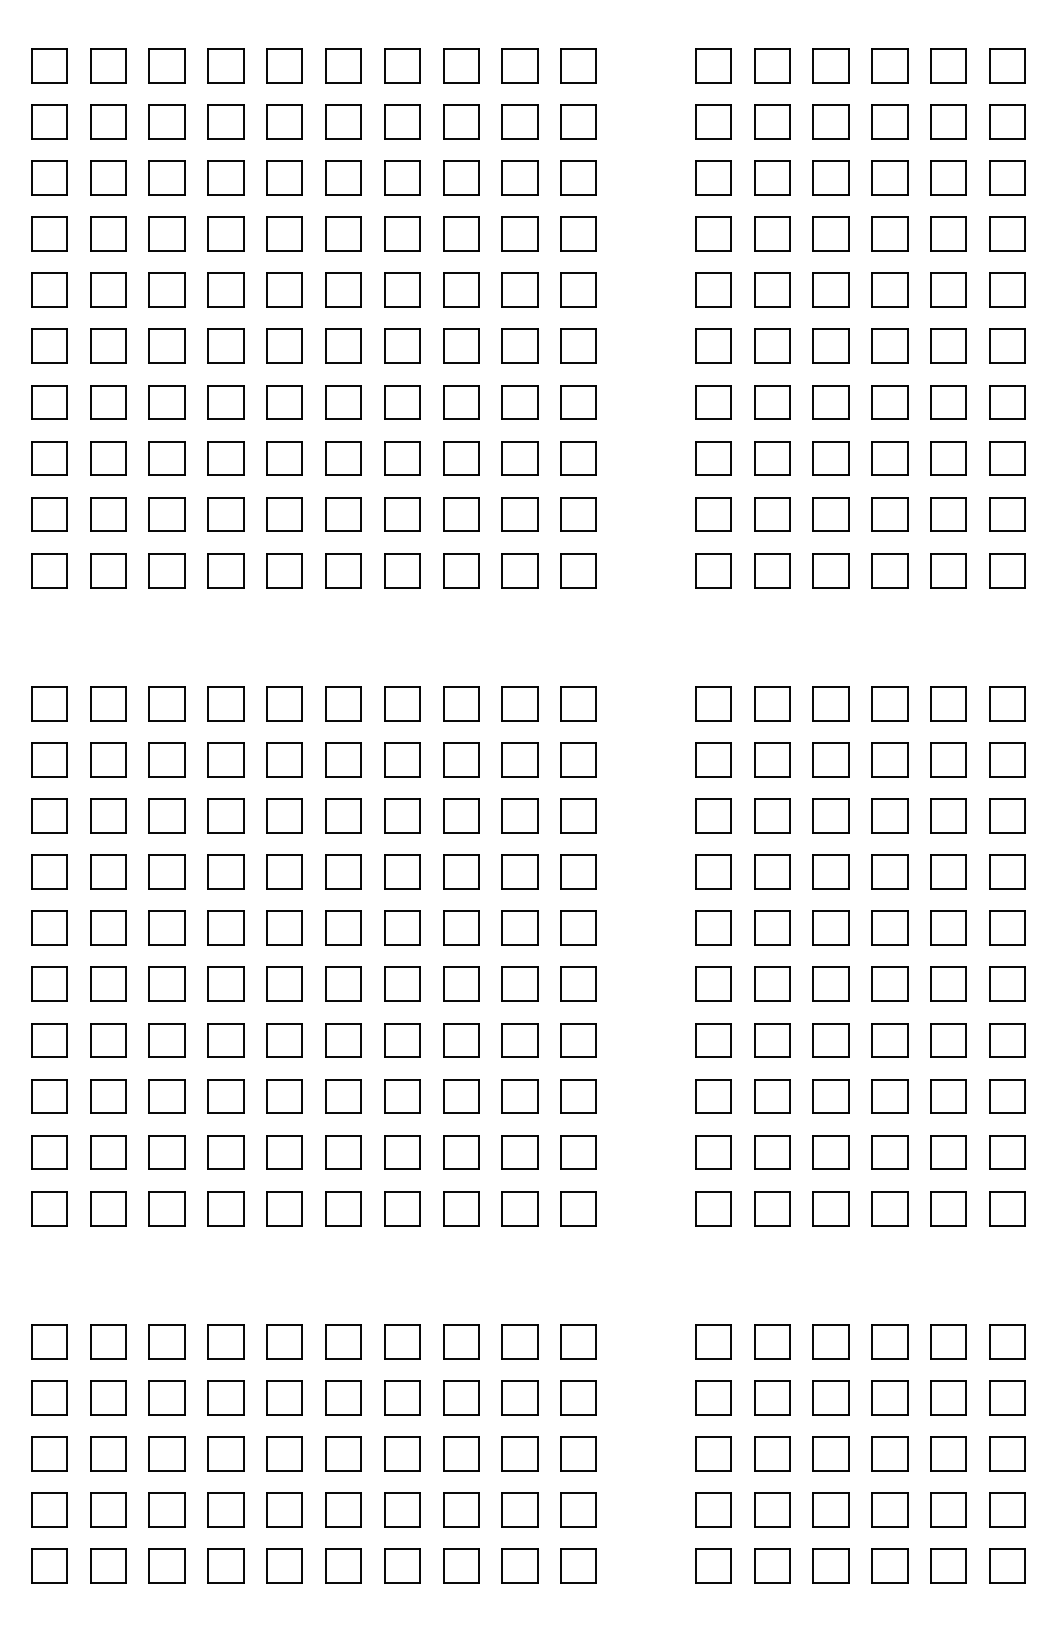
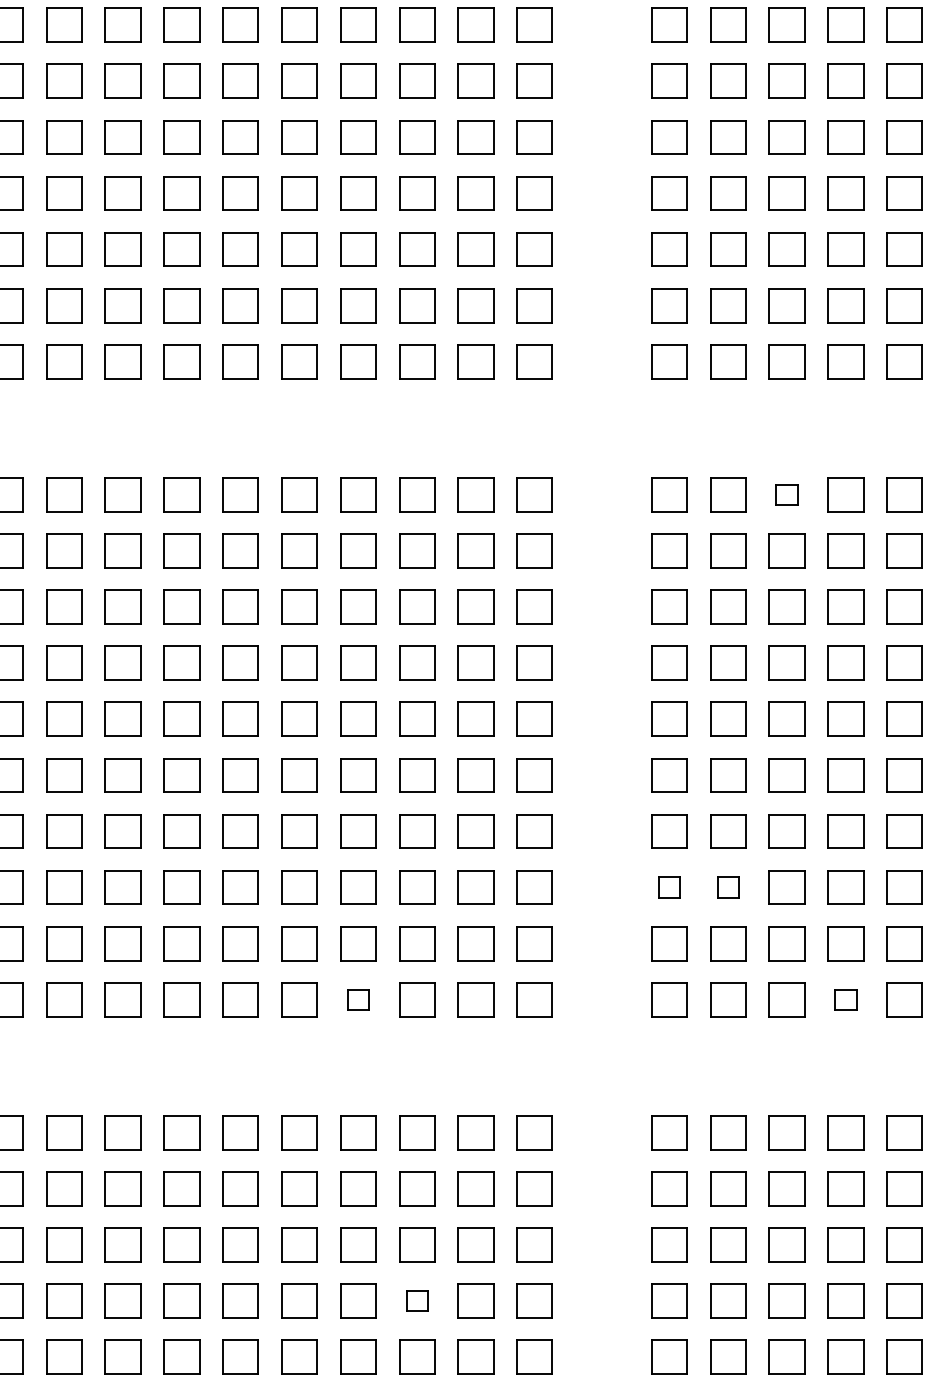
part: (830, 703) -> (786, 494), size x0.6
part: (713, 1096) -> (669, 887), size x0.6
part: (772, 1096) -> (728, 887), size x0.6
part: (402, 1208) -> (358, 999), size x0.6
part: (889, 1208) -> (845, 999), size x0.6
part: (461, 1509) -> (417, 1300), size x0.6

